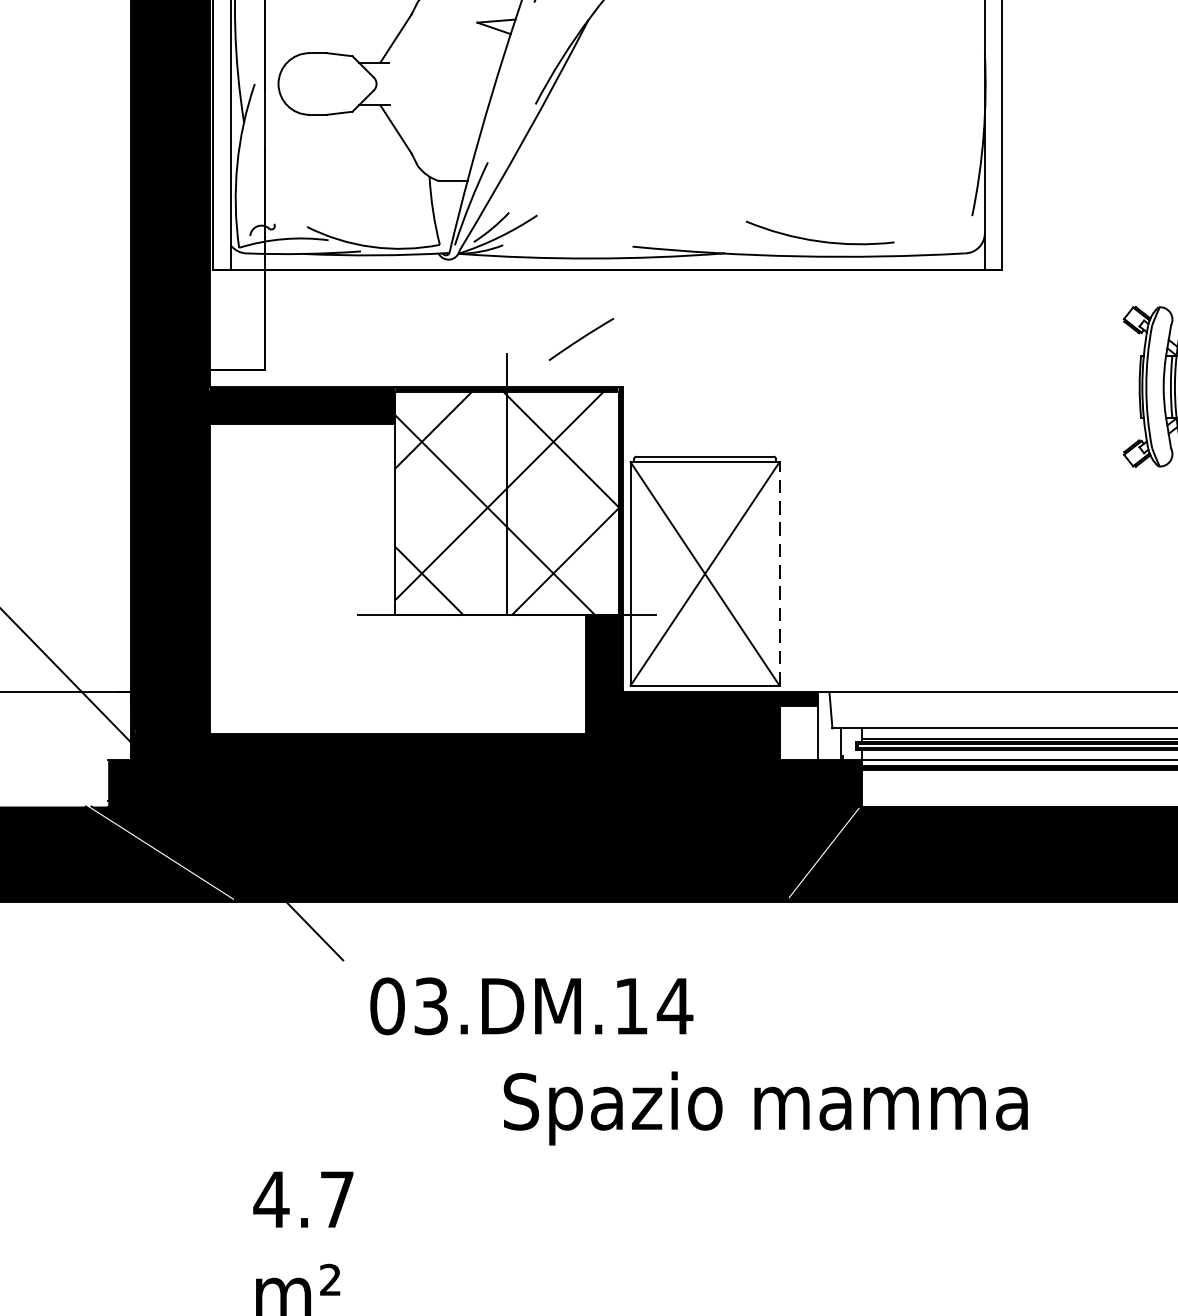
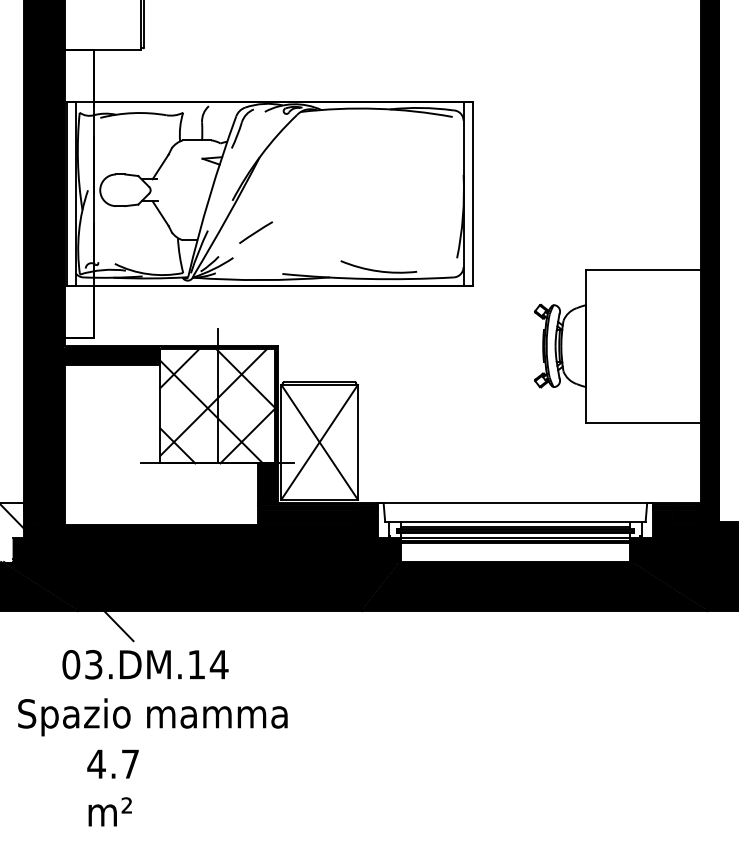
line: (580, 339) -> (255, 232), moved
line: (778, 572) -> (357, 441), dashed -> solid
fill: (798, 733) -> (367, 524), added
text: (531, 1005) -> (145, 664), moved
text: (765, 1108) -> (152, 717), moved

